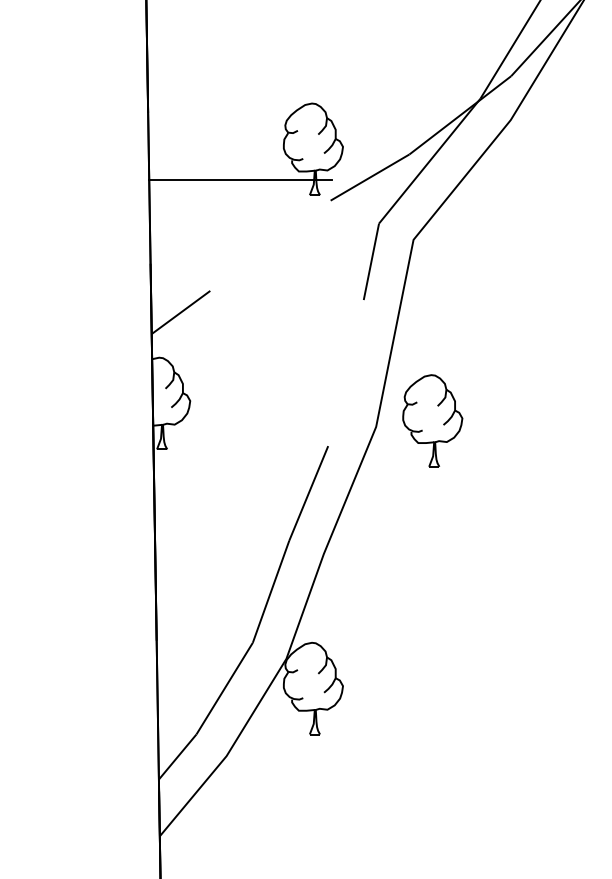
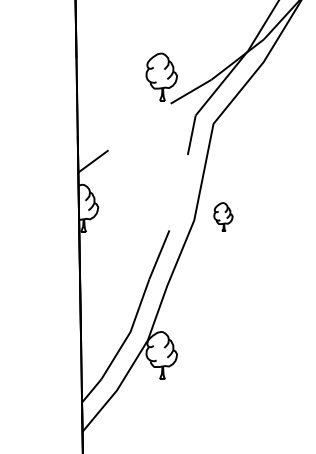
line: (241, 180) -> (124, 93), removed
part: (432, 419) -> (223, 216), size x0.6

